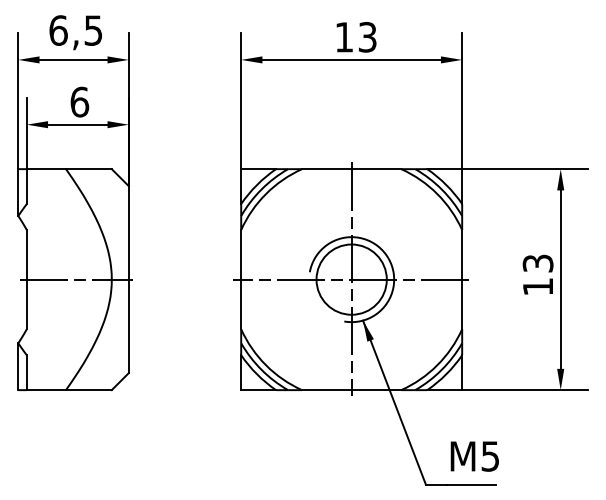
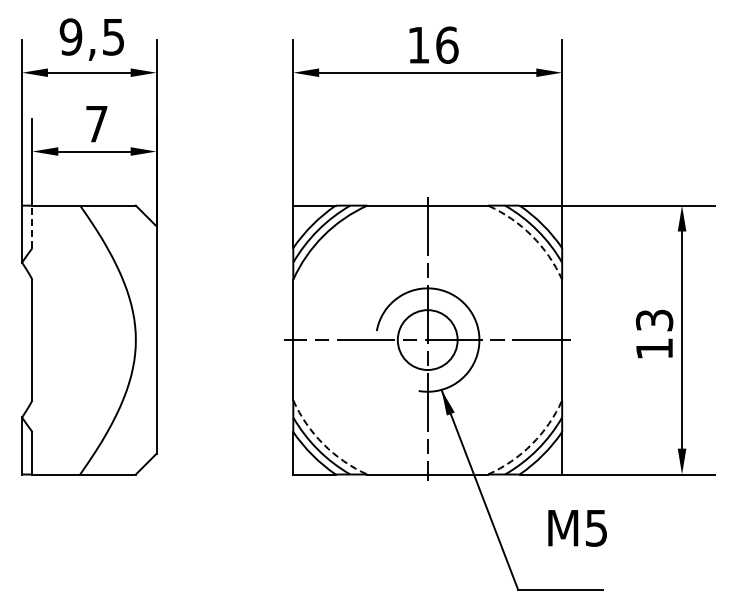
text: (58, 30) -> (70, 36), 6,5 -> 9,5
text: (367, 36) -> (447, 44), 13 -> 16
text: (79, 101) -> (96, 123), 6 -> 7
line: (26, 186) -> (32, 226), solid -> dashed
arc: (436, 193) -> (531, 235), solid -> dashed
line: (76, 279) -> (92, 340), removed
circle: (351, 279) -> (427, 339), size x0.7
arc: (266, 365) -> (323, 444), solid -> dashed
arc: (436, 365) -> (531, 444), solid -> dashed
text: (474, 456) -> (577, 528), moved

